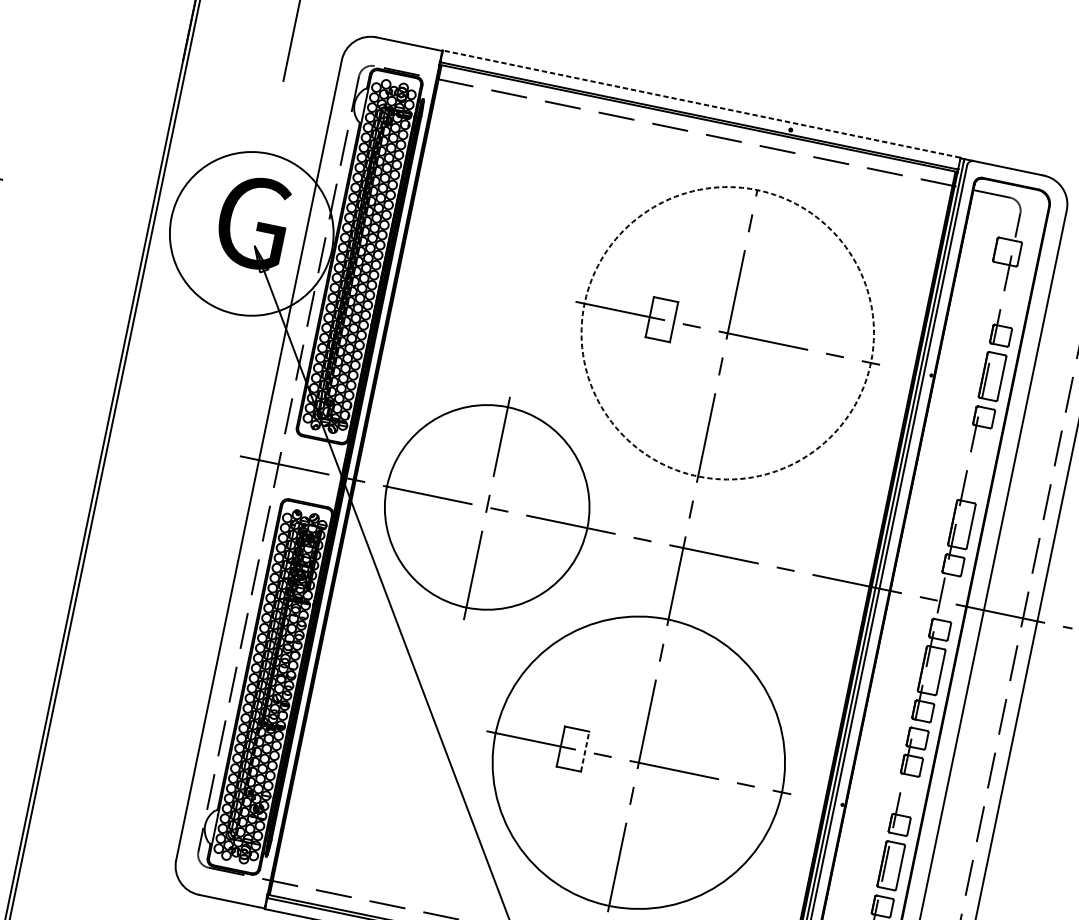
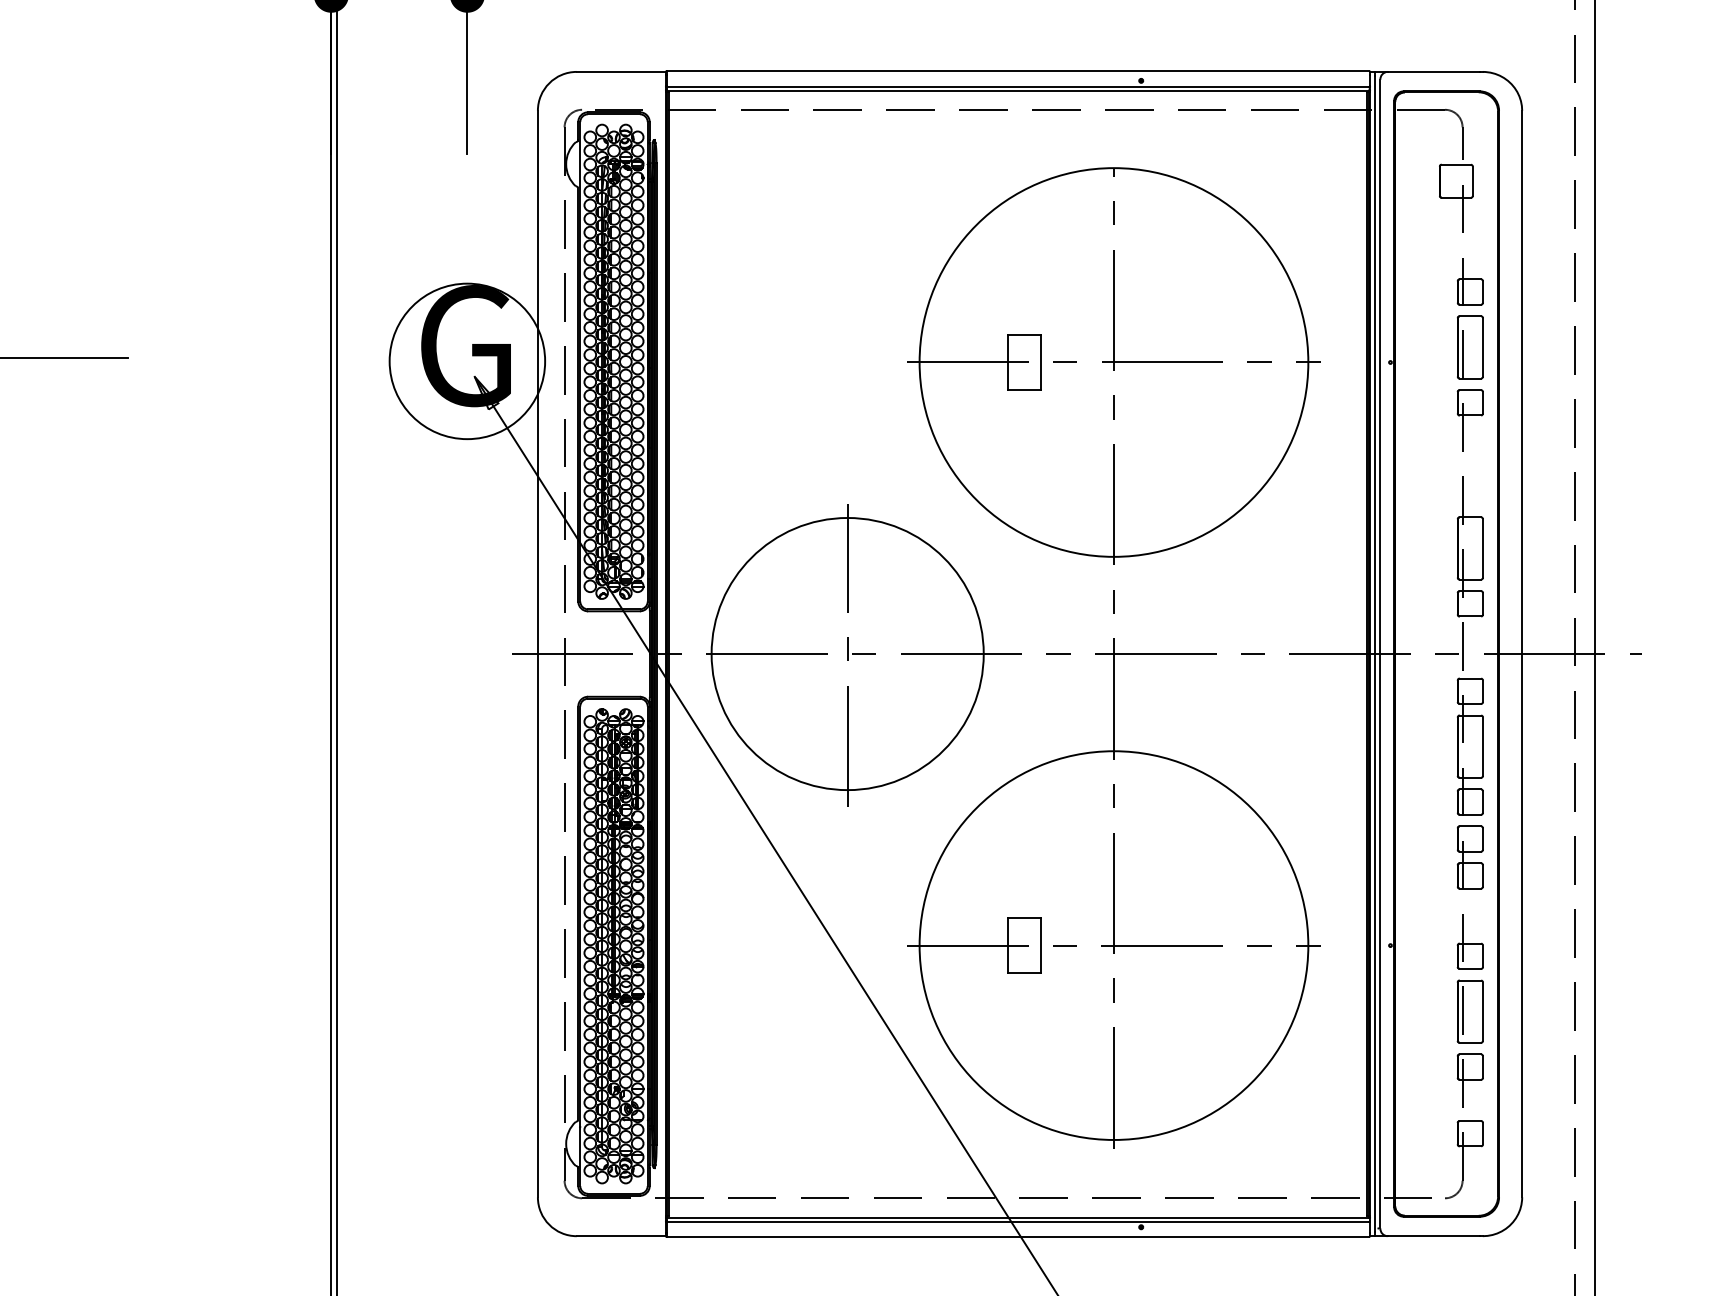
line: (701, 104) -> (1017, 71), dashed -> solid
circle: (251, 233) -> (467, 361), size x0.71
circle: (727, 333) -> (1113, 362), dashed -> solid
line: (585, 751) -> (1041, 945), dashed -> solid

